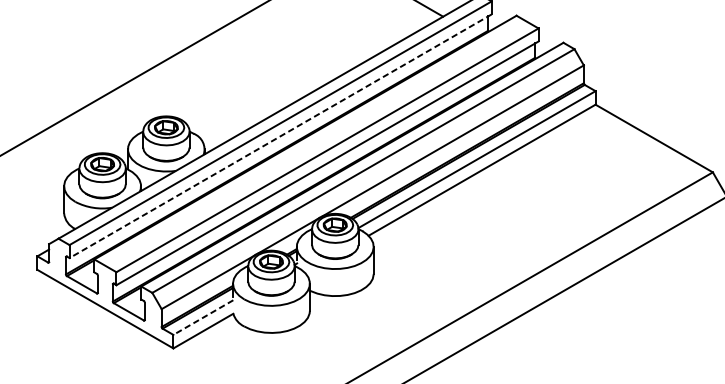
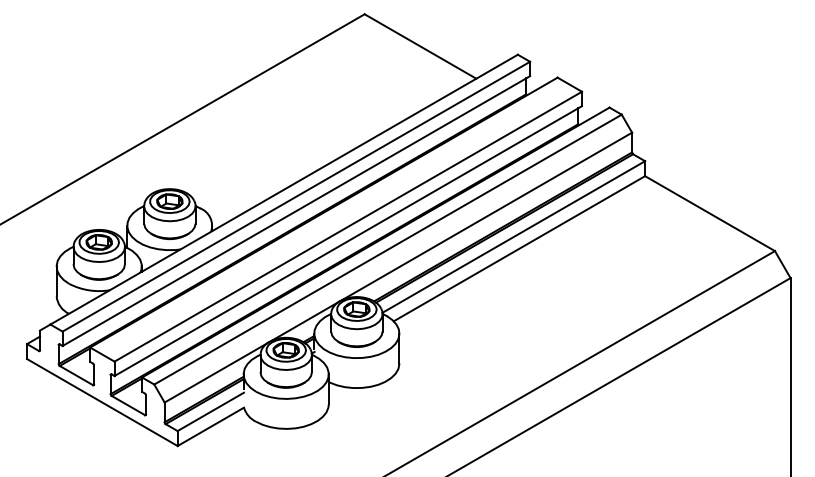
line: (280, 136) -> (296, 211), dashed -> solid
line: (203, 318) -> (210, 412), dashed -> solid

